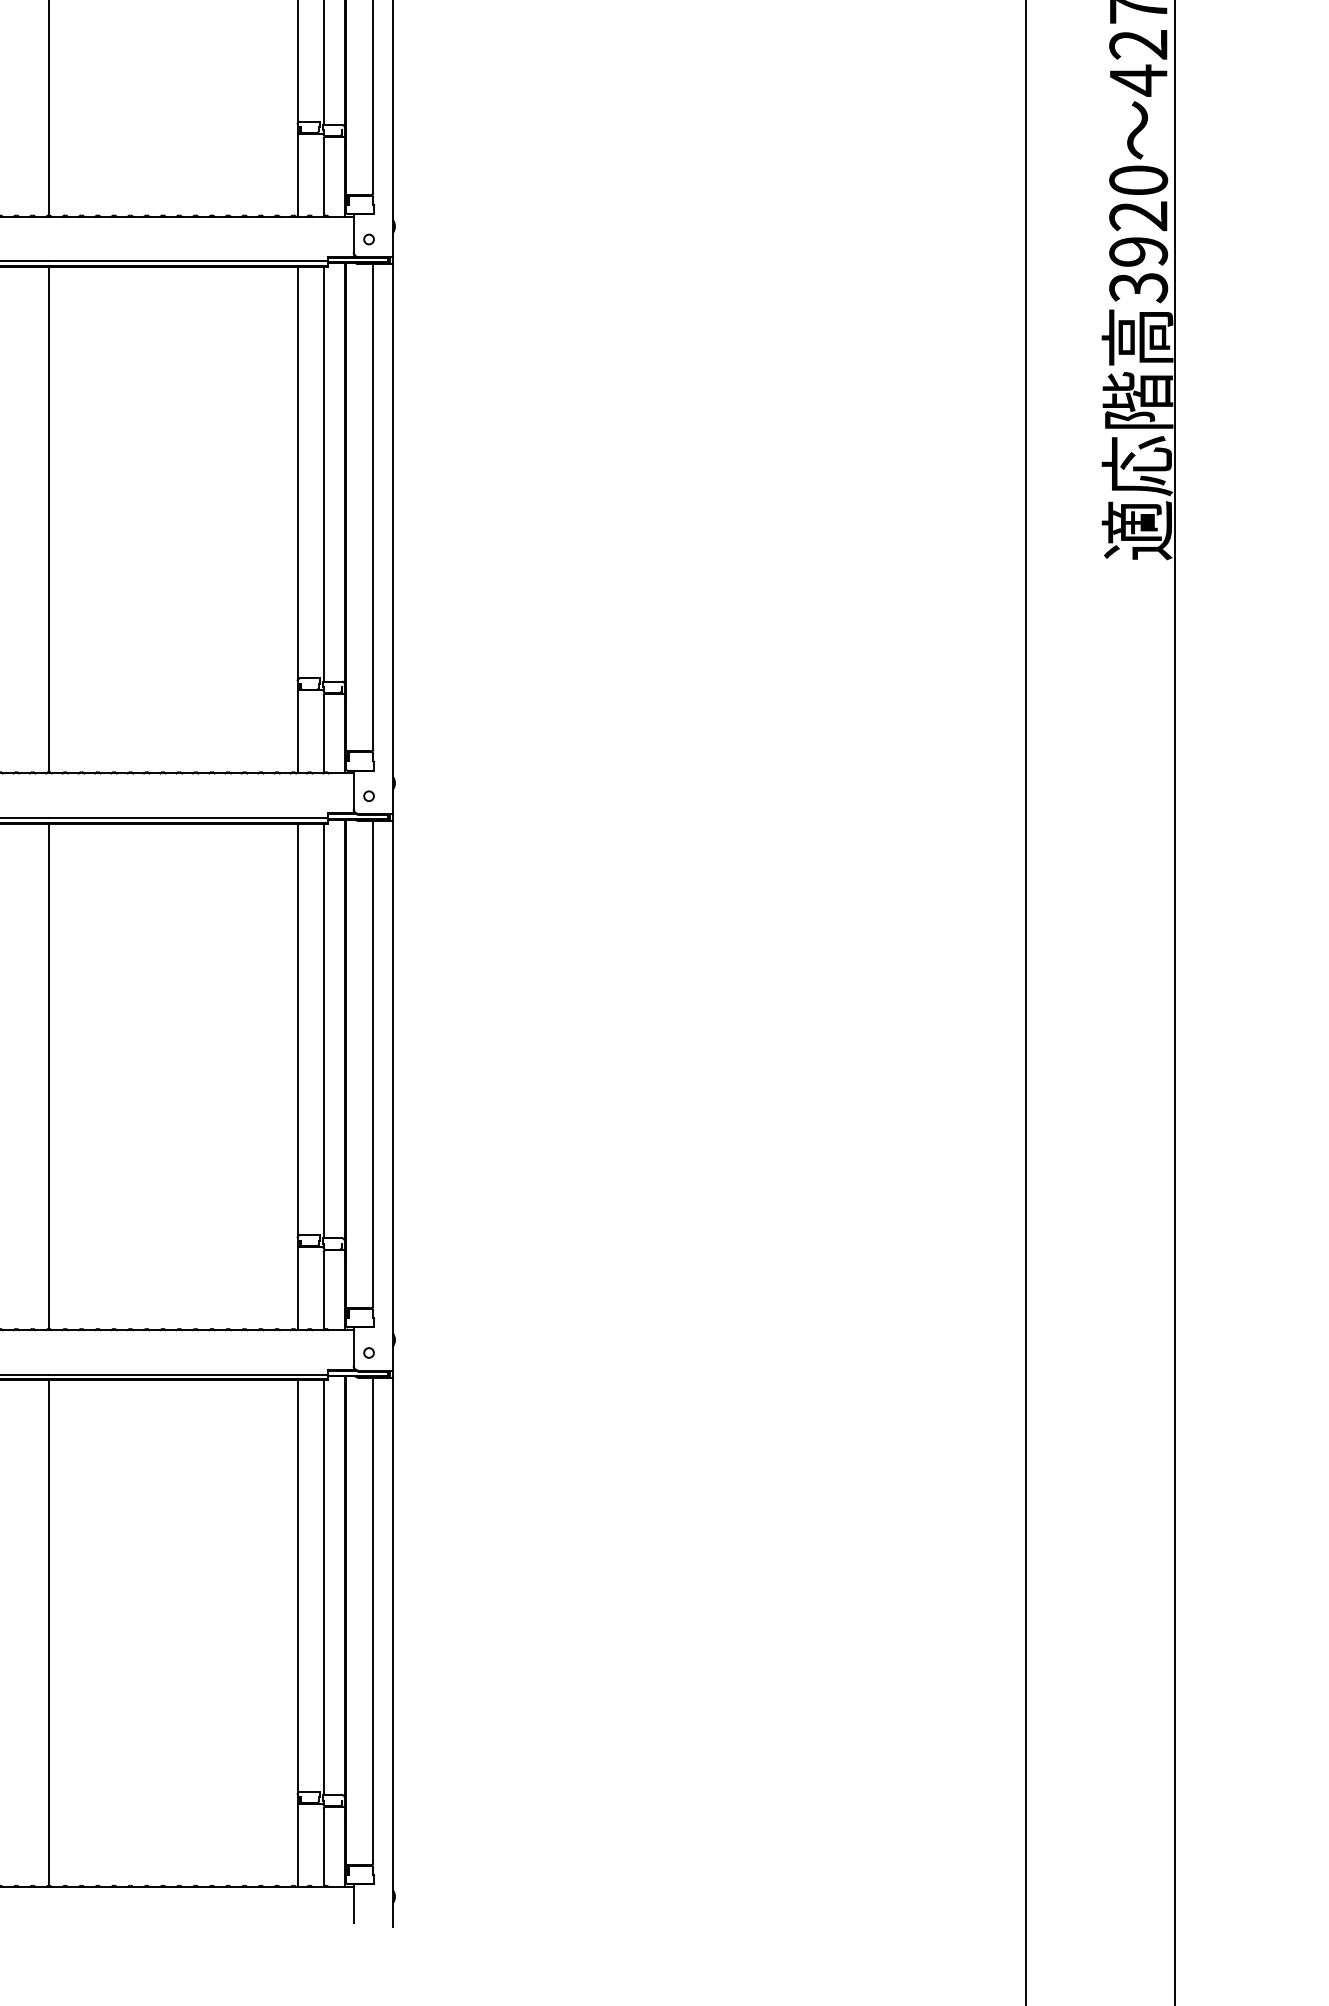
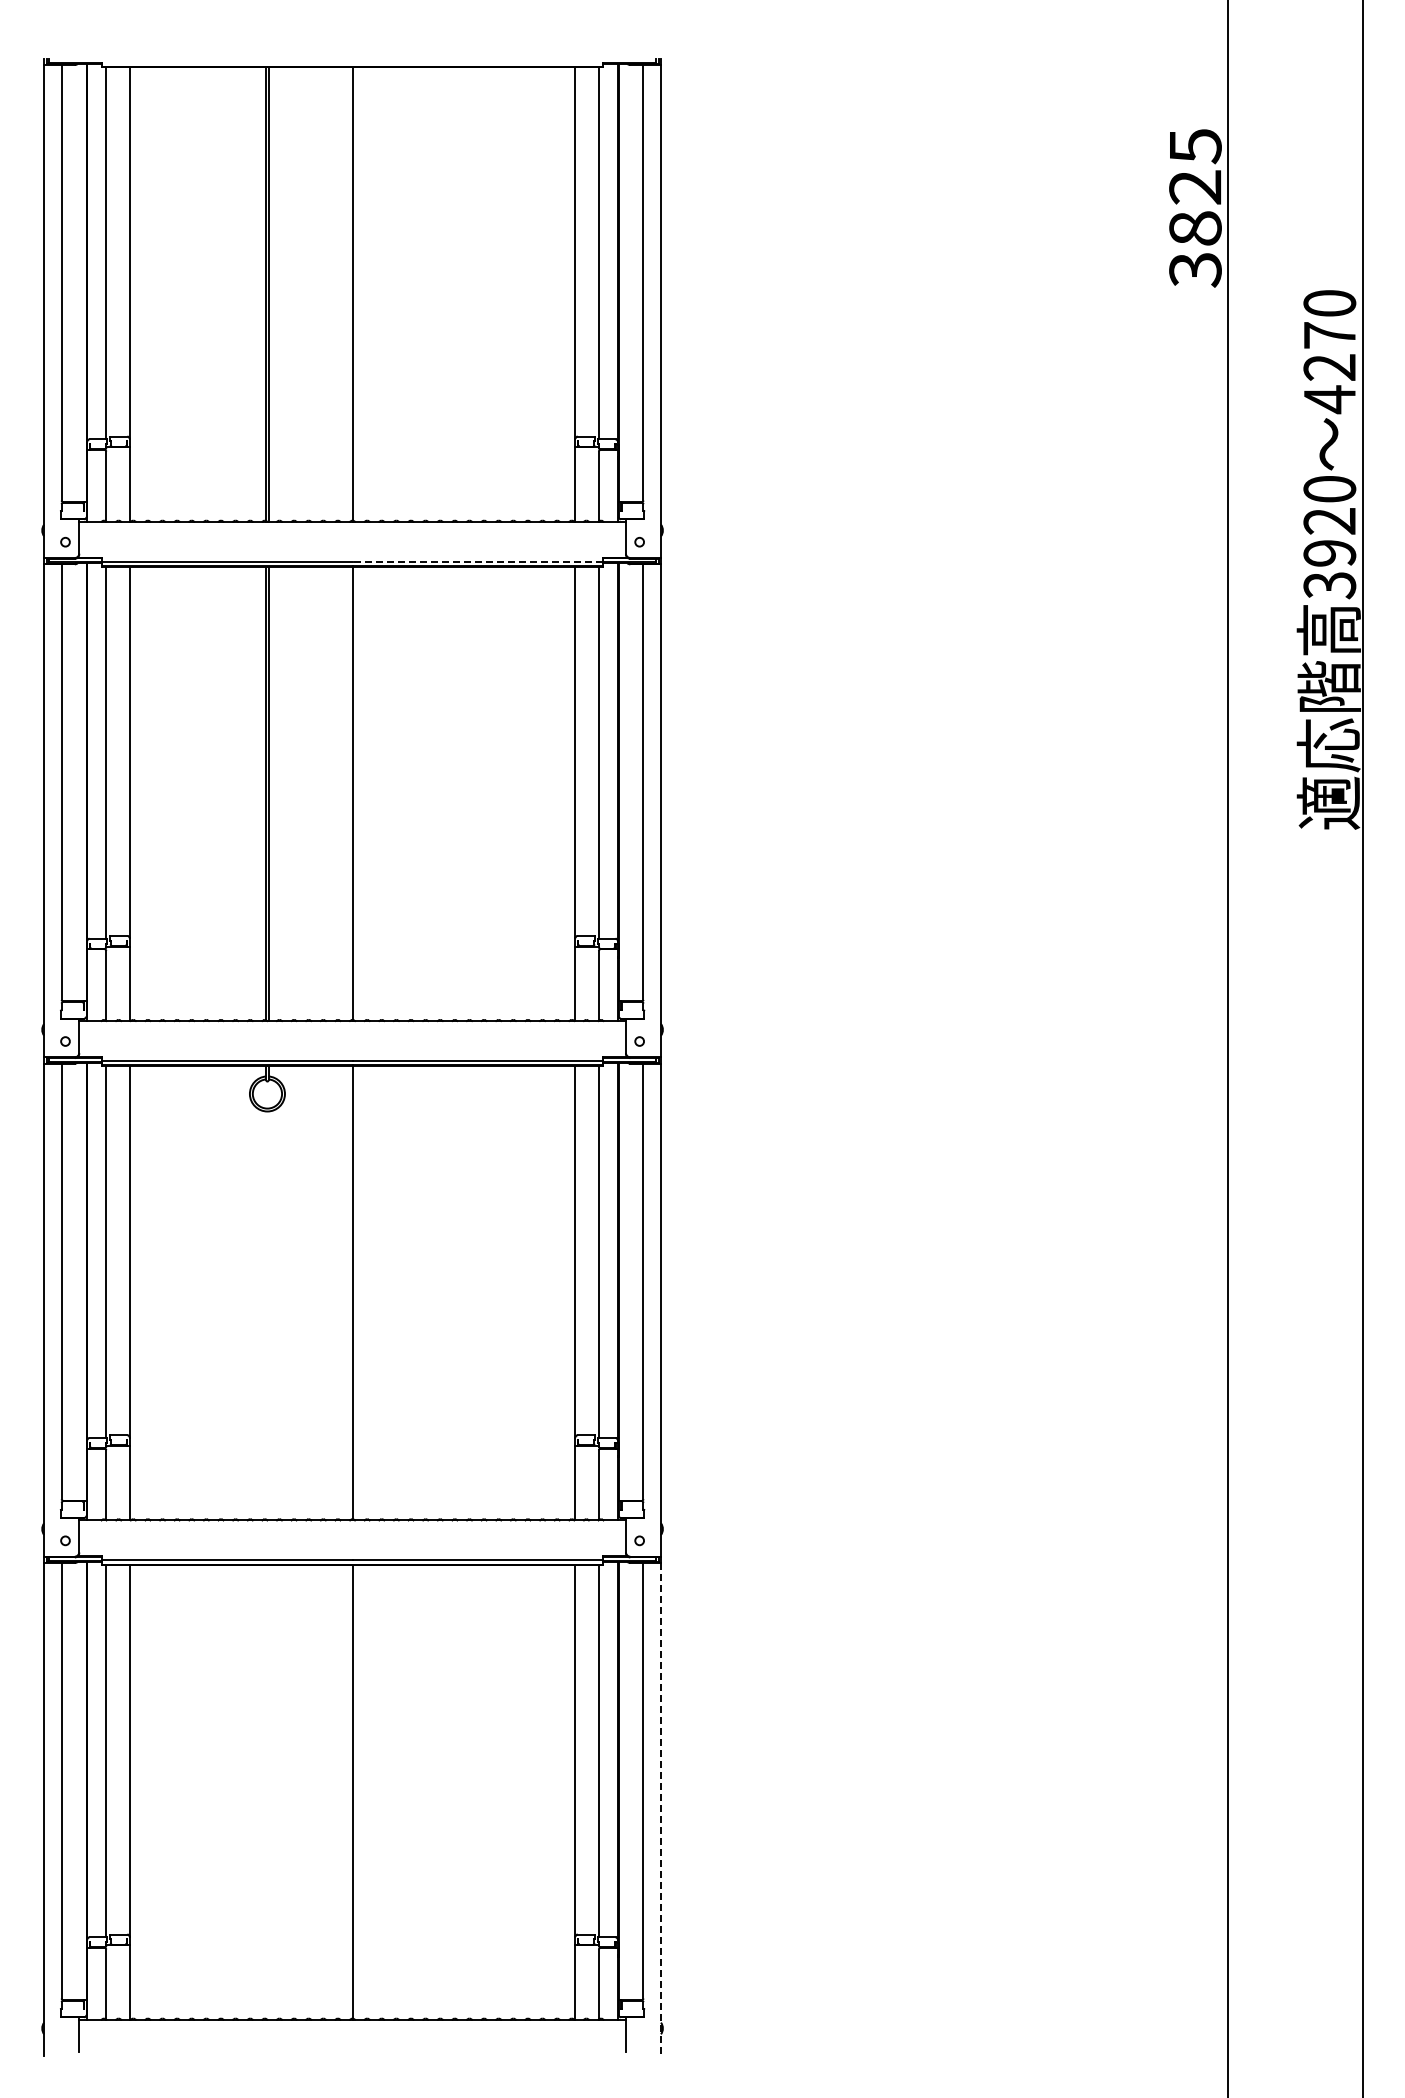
line: (188, 261) -> (477, 561), solid -> dashed
line: (393, 1652) -> (661, 1809), solid -> dashed

